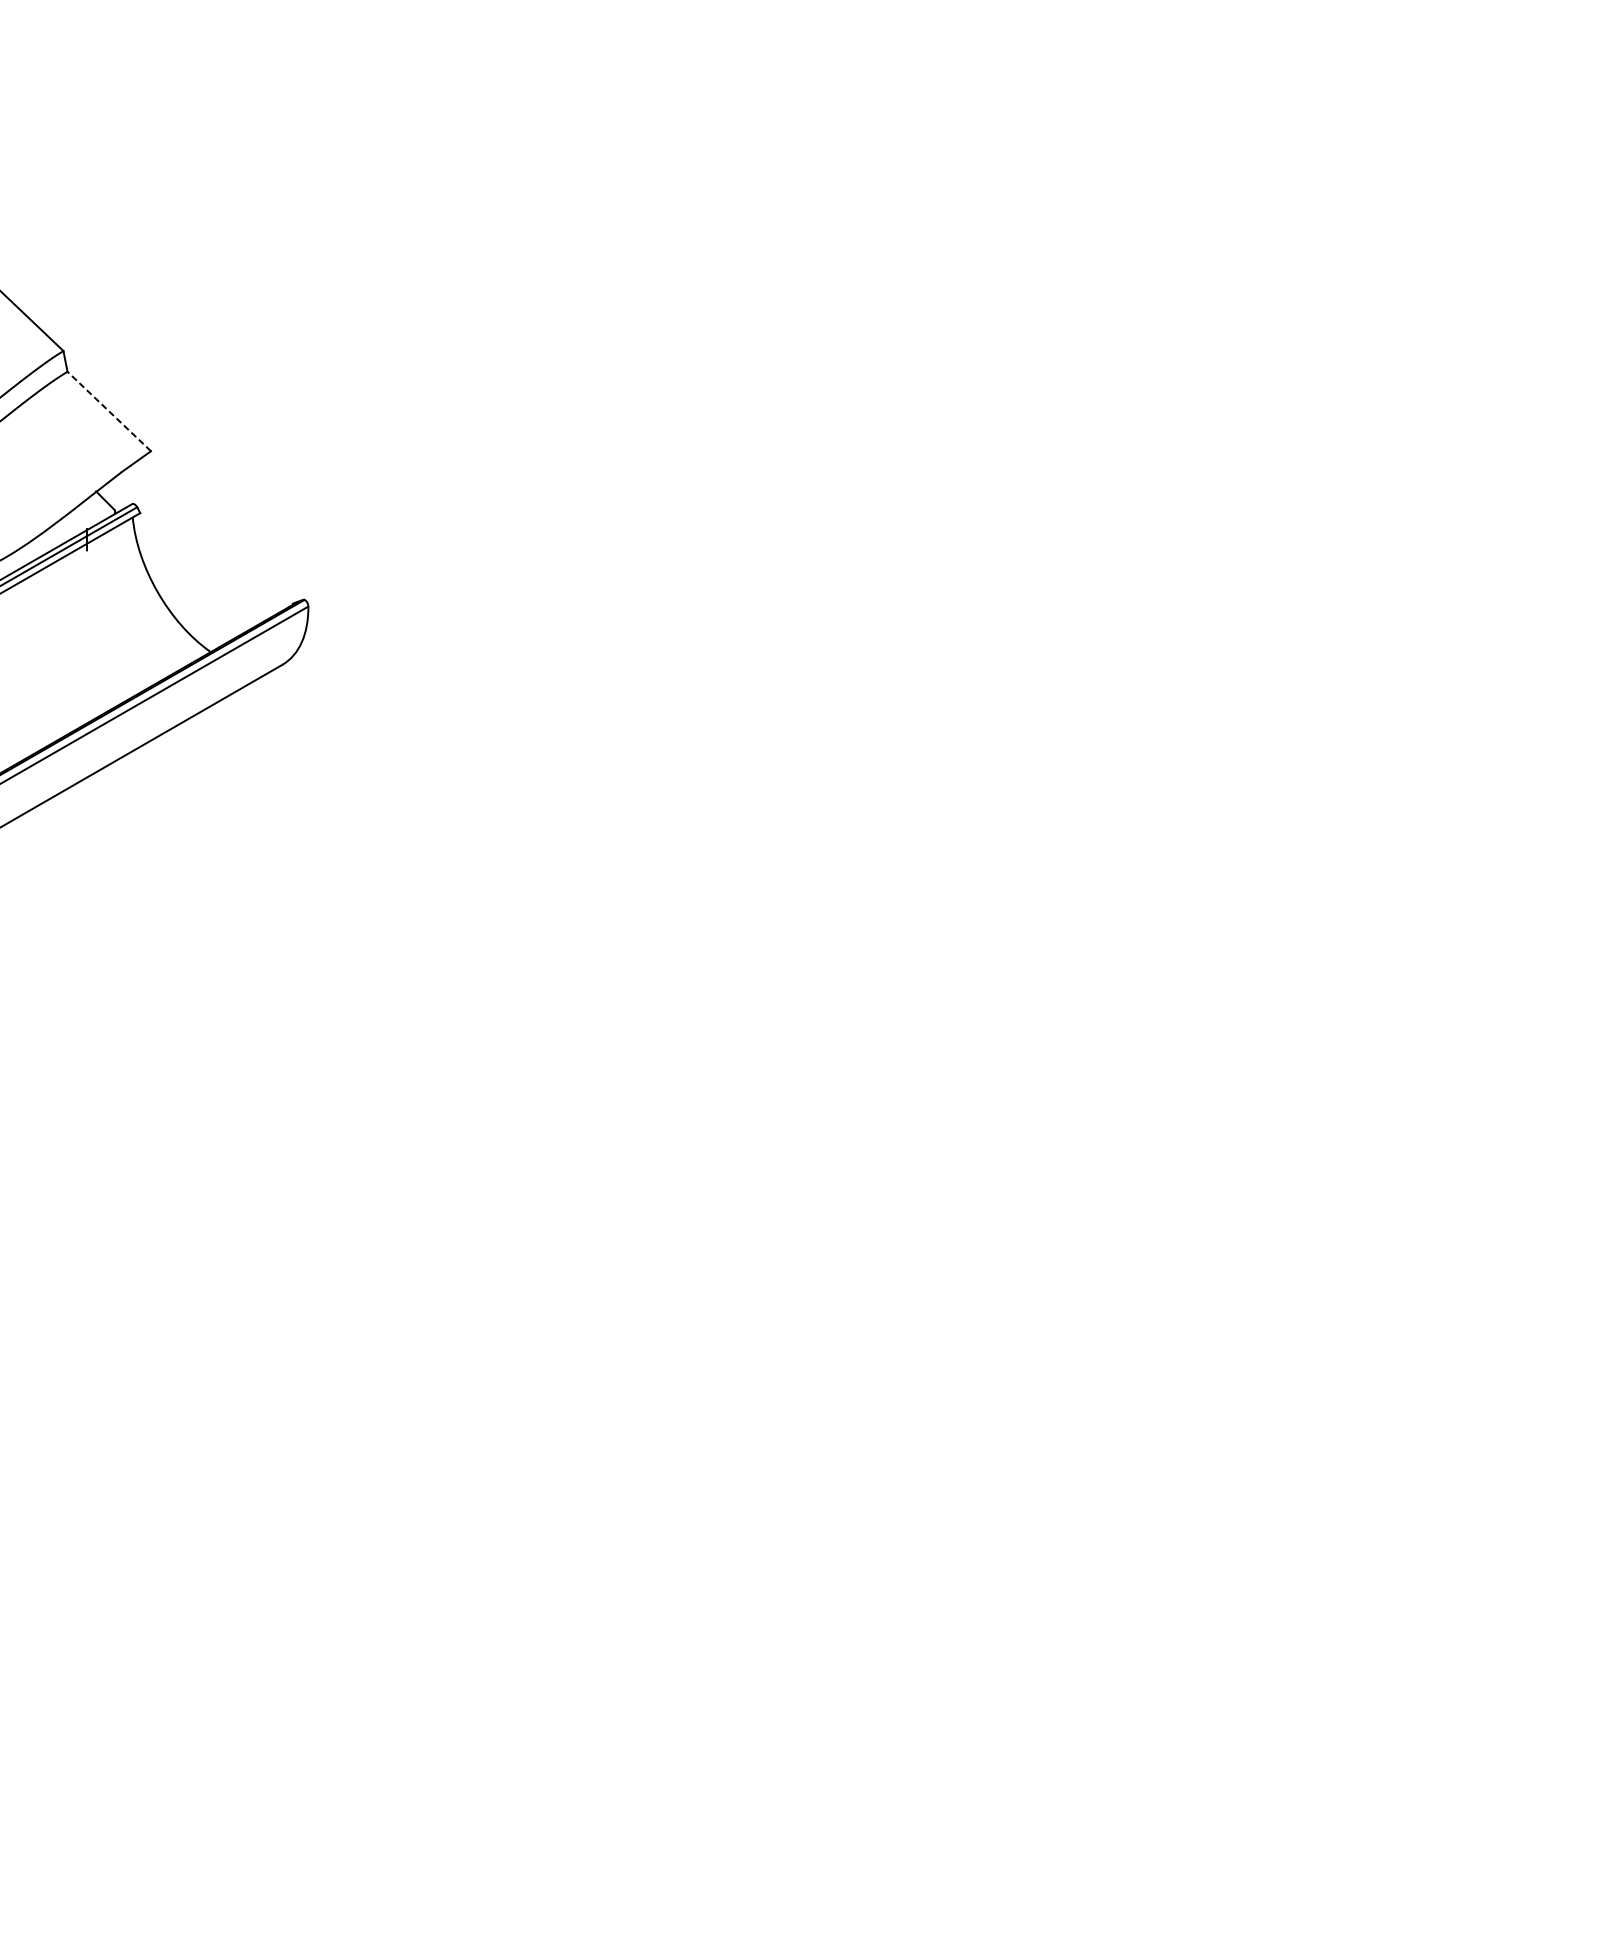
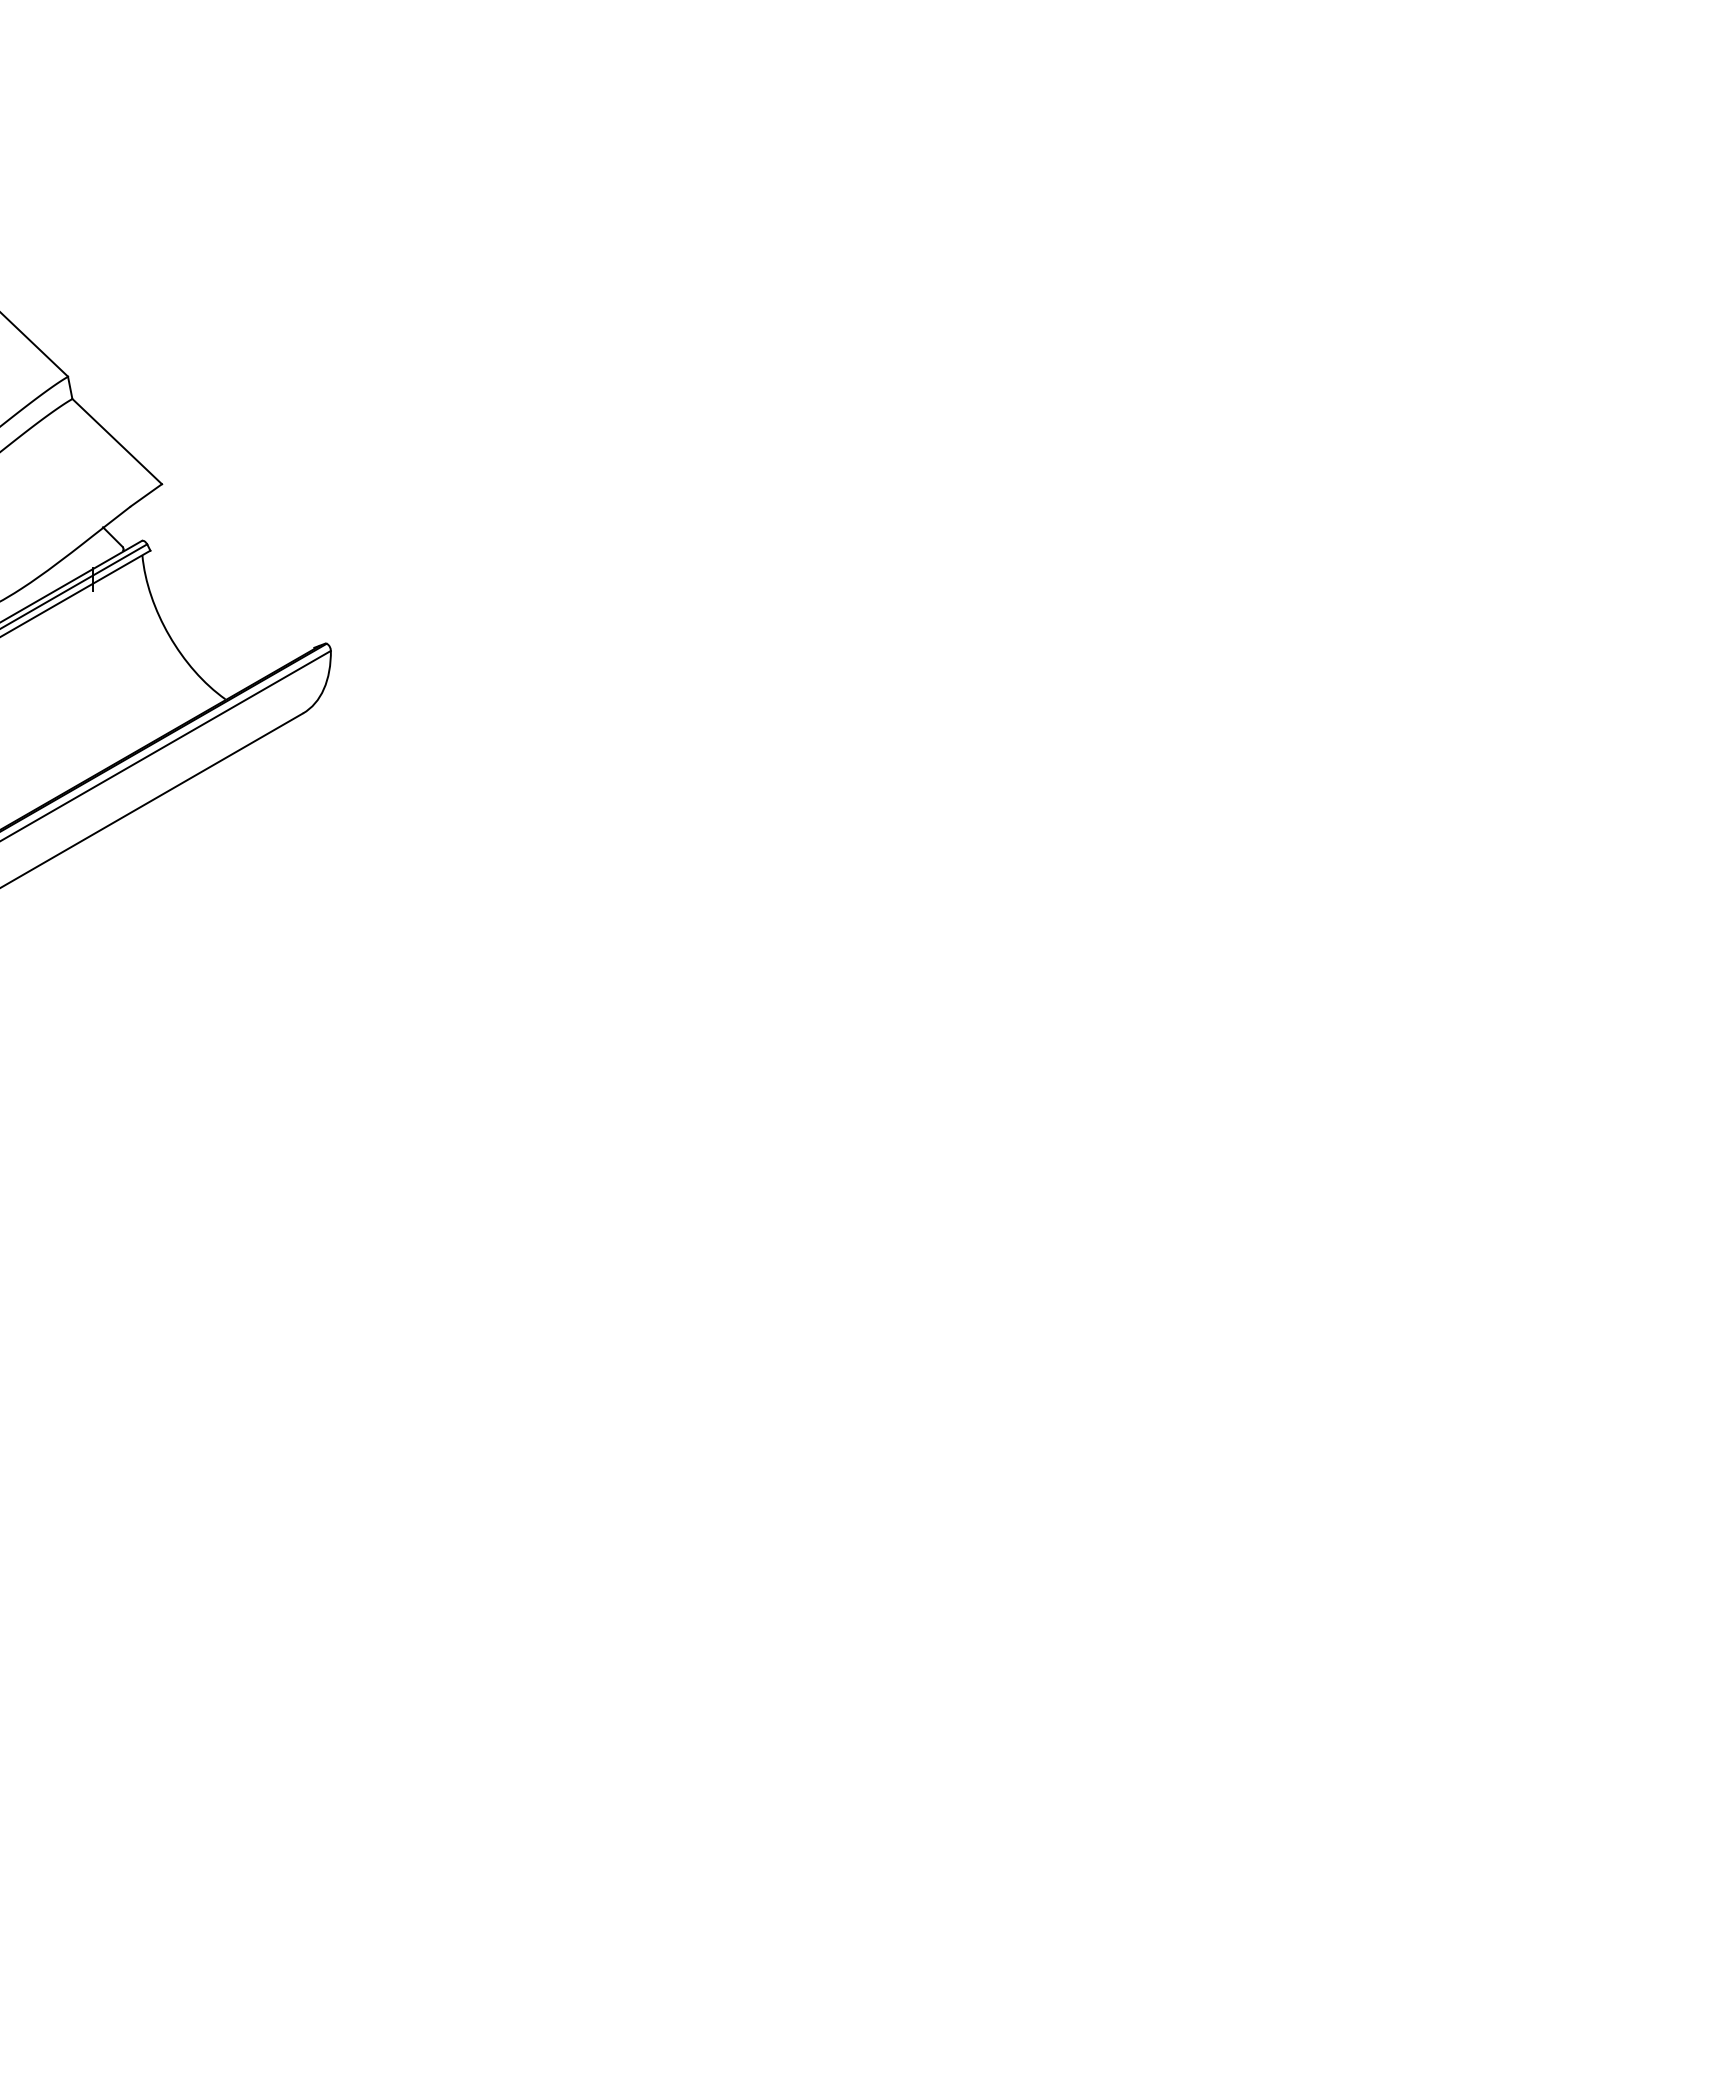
line: (109, 411) -> (117, 441), dashed -> solid

